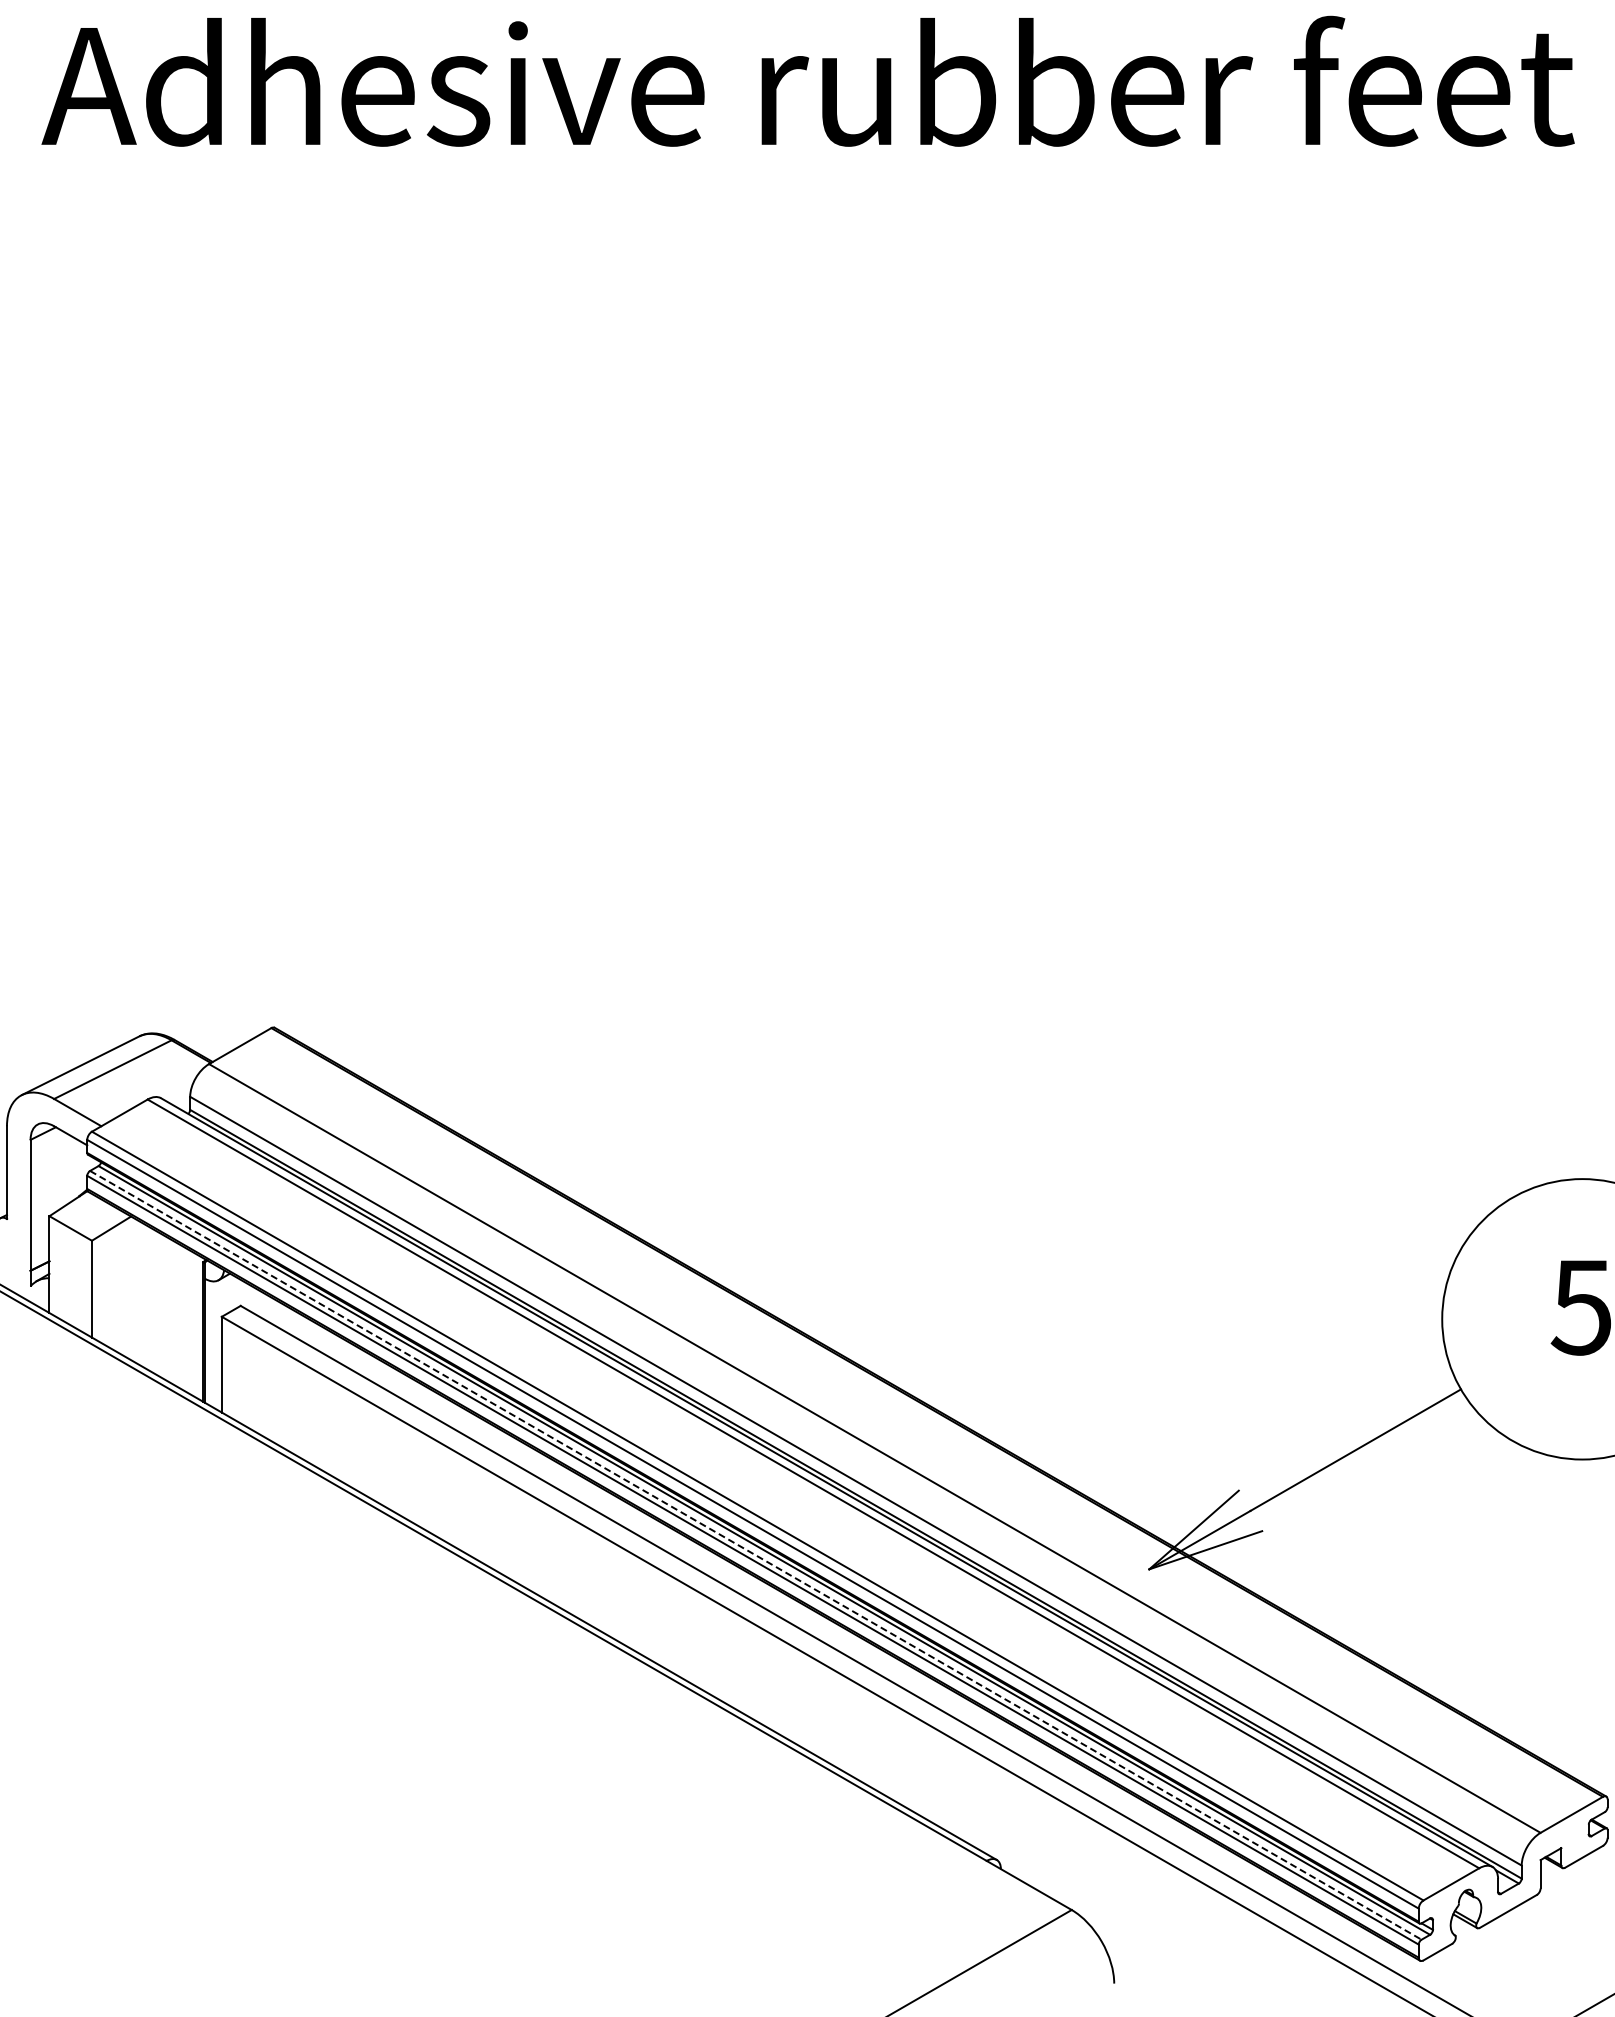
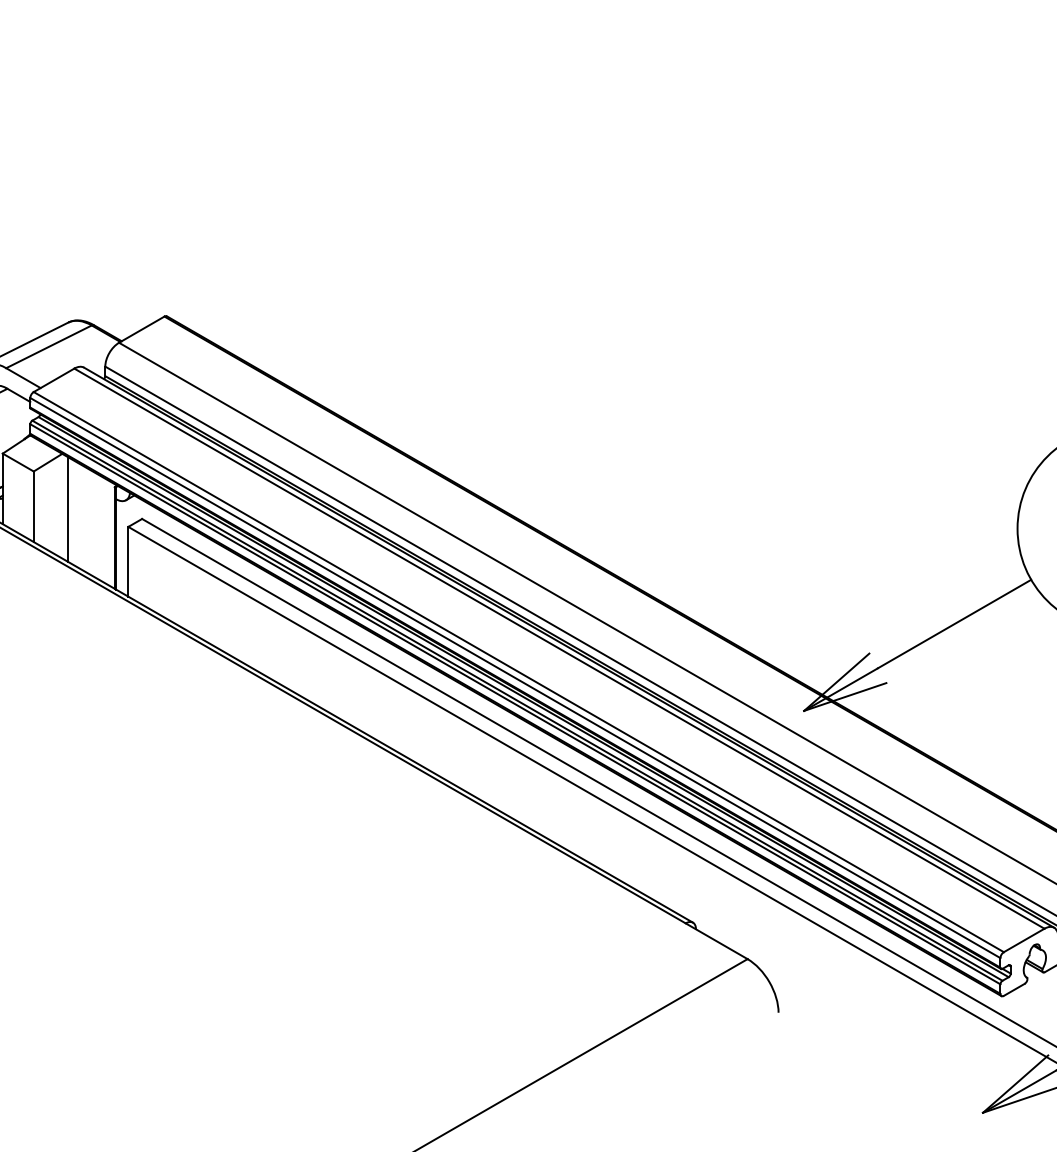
line: (139, 1292) -> (68, 509), added
line: (755, 1555) -> (517, 700), dashed -> solid

